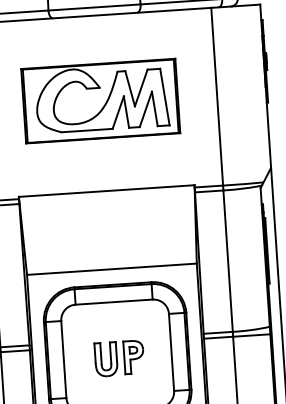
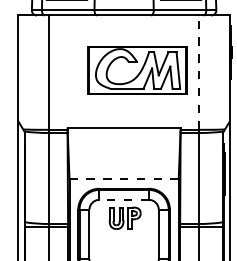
line: (216, 96) -> (198, 72), solid -> dashed
part: (101, 101) -> (137, 70), moved
line: (112, 268) -> (124, 178), solid -> dashed
line: (114, 301) -> (124, 199), solid -> dashed
part: (118, 357) -> (124, 217), moved

